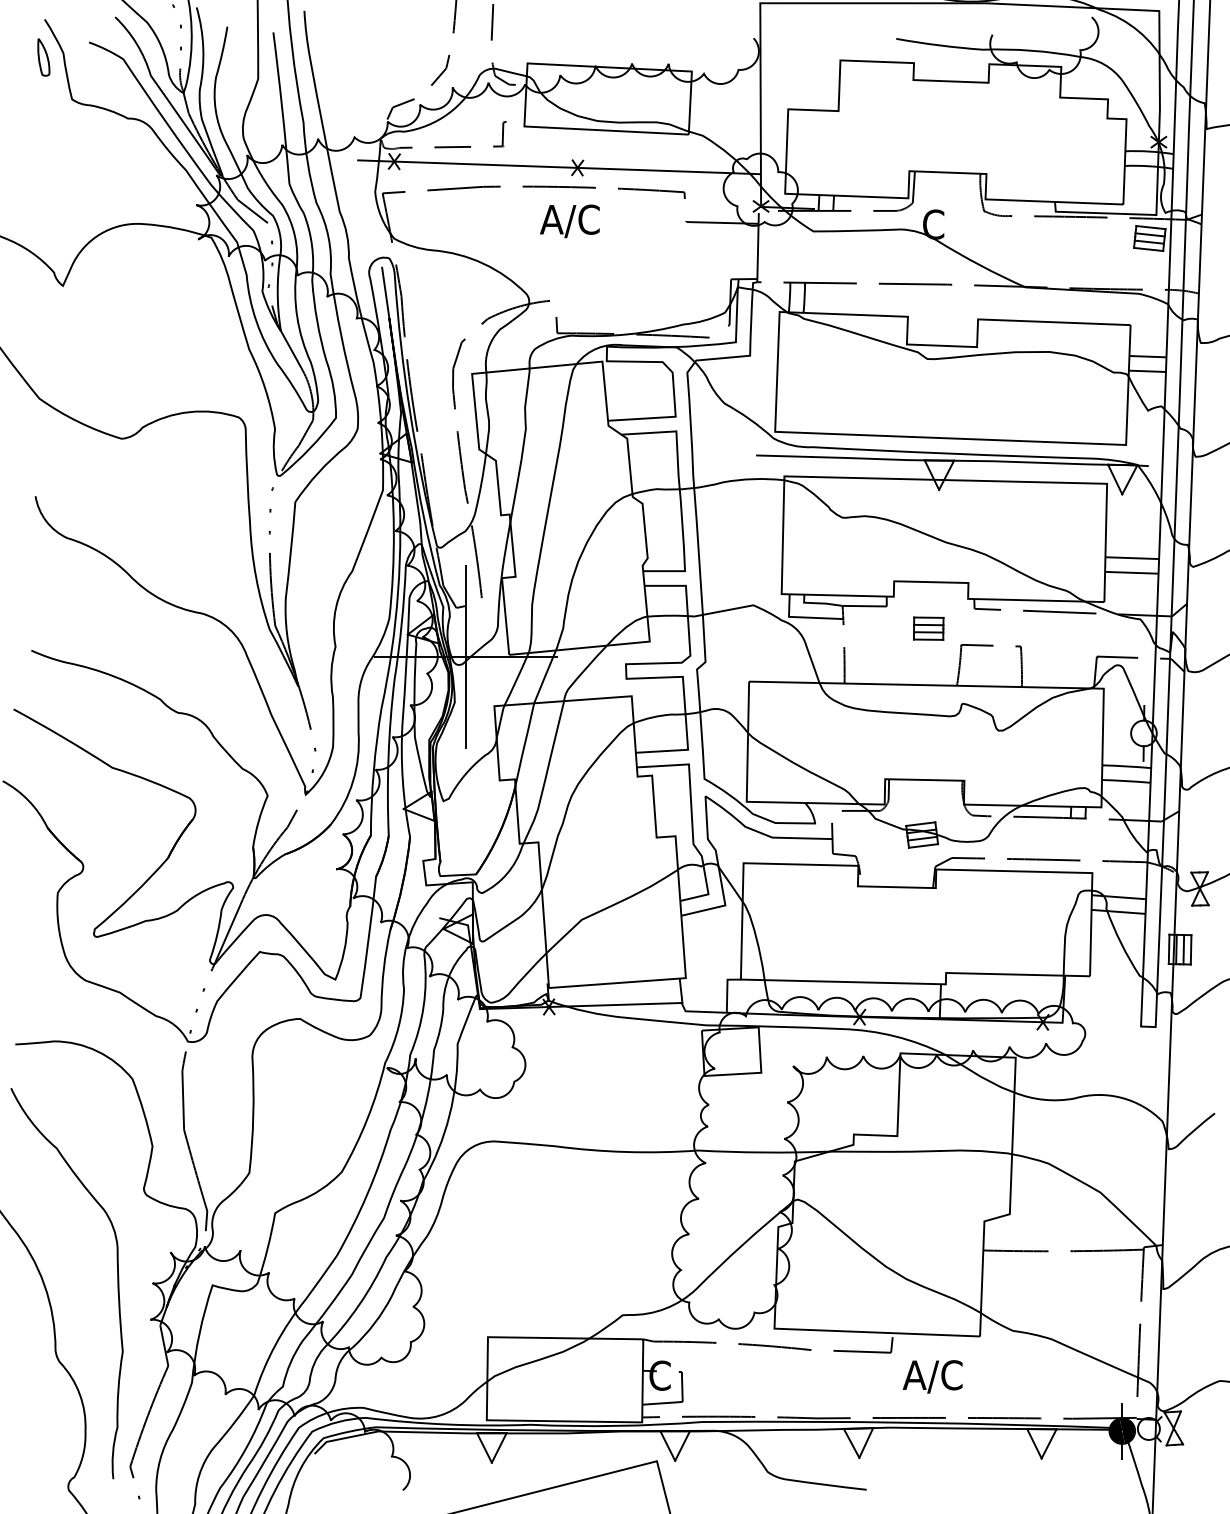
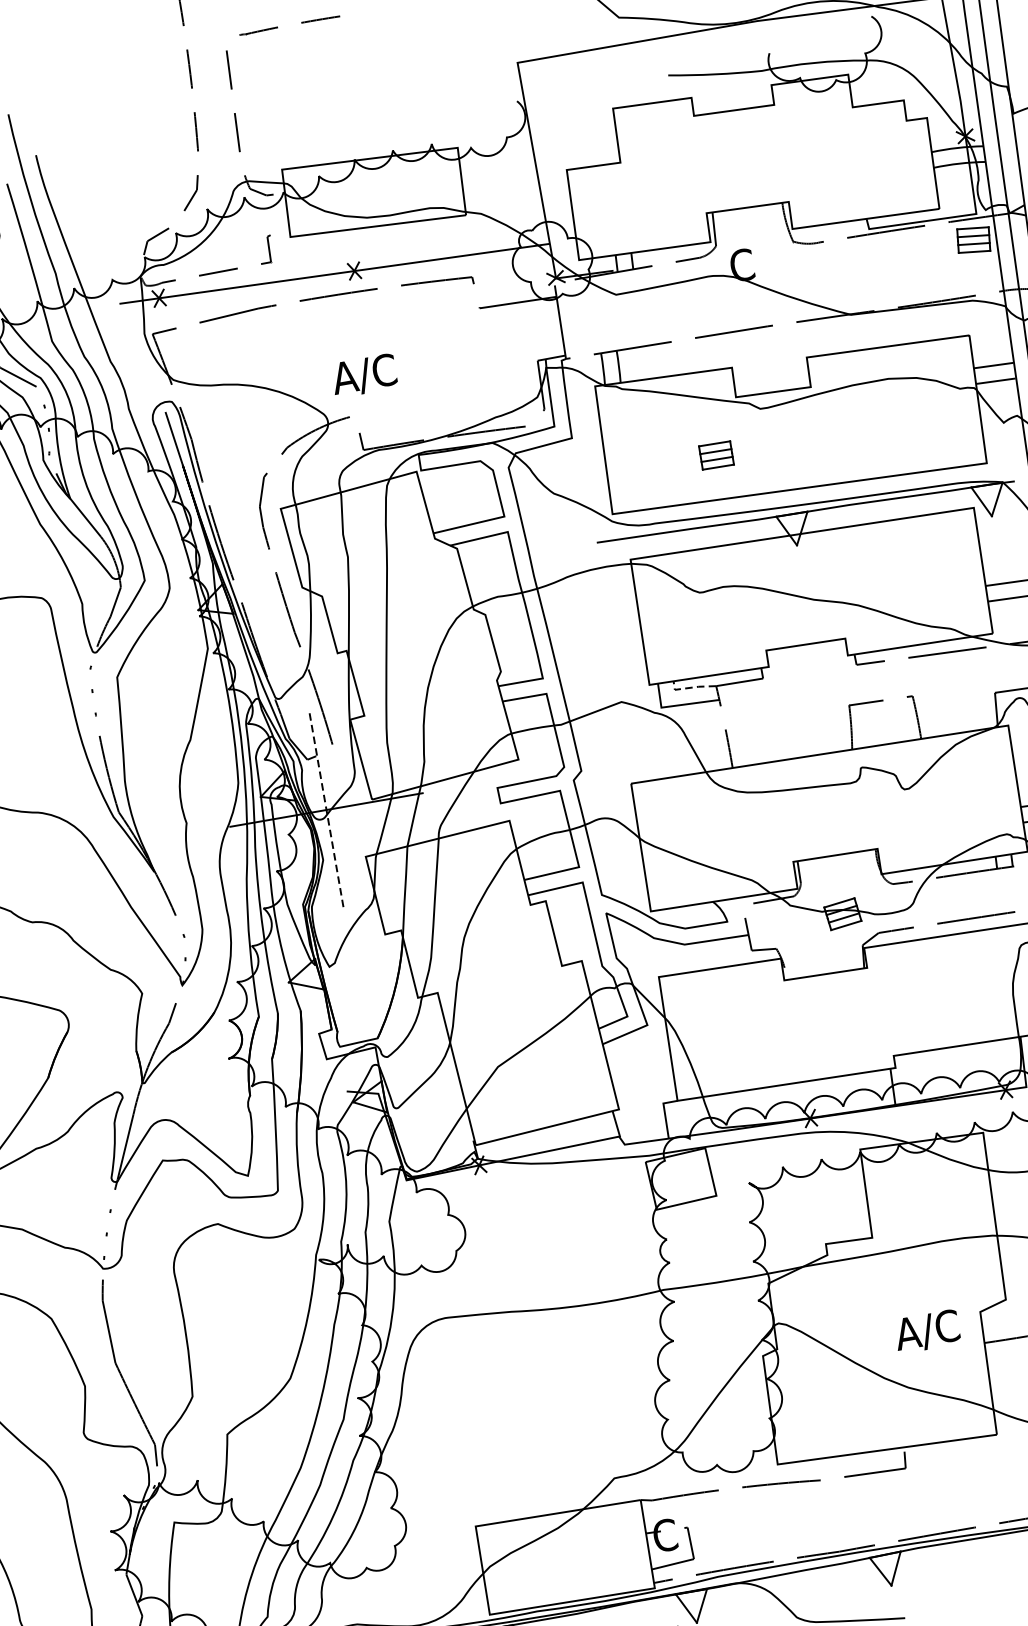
text: (569, 221) -> (363, 375), moved
line: (818, 603) -> (690, 688), solid -> dashed
part: (928, 628) -> (716, 455), moved
line: (465, 657) -> (326, 810), solid -> dashed
text: (932, 1376) -> (926, 1331), moved

